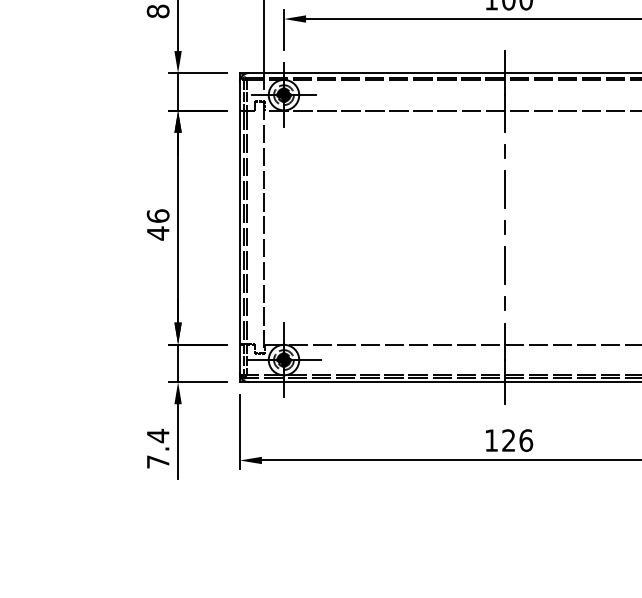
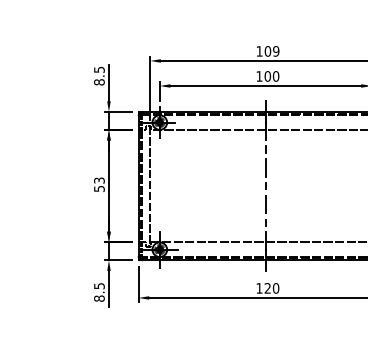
text: (158, 224) -> (99, 184), 46 -> 53
text: (526, 440) -> (276, 288), 126 -> 120
text: (158, 447) -> (99, 291), 7.4 -> 8.5

